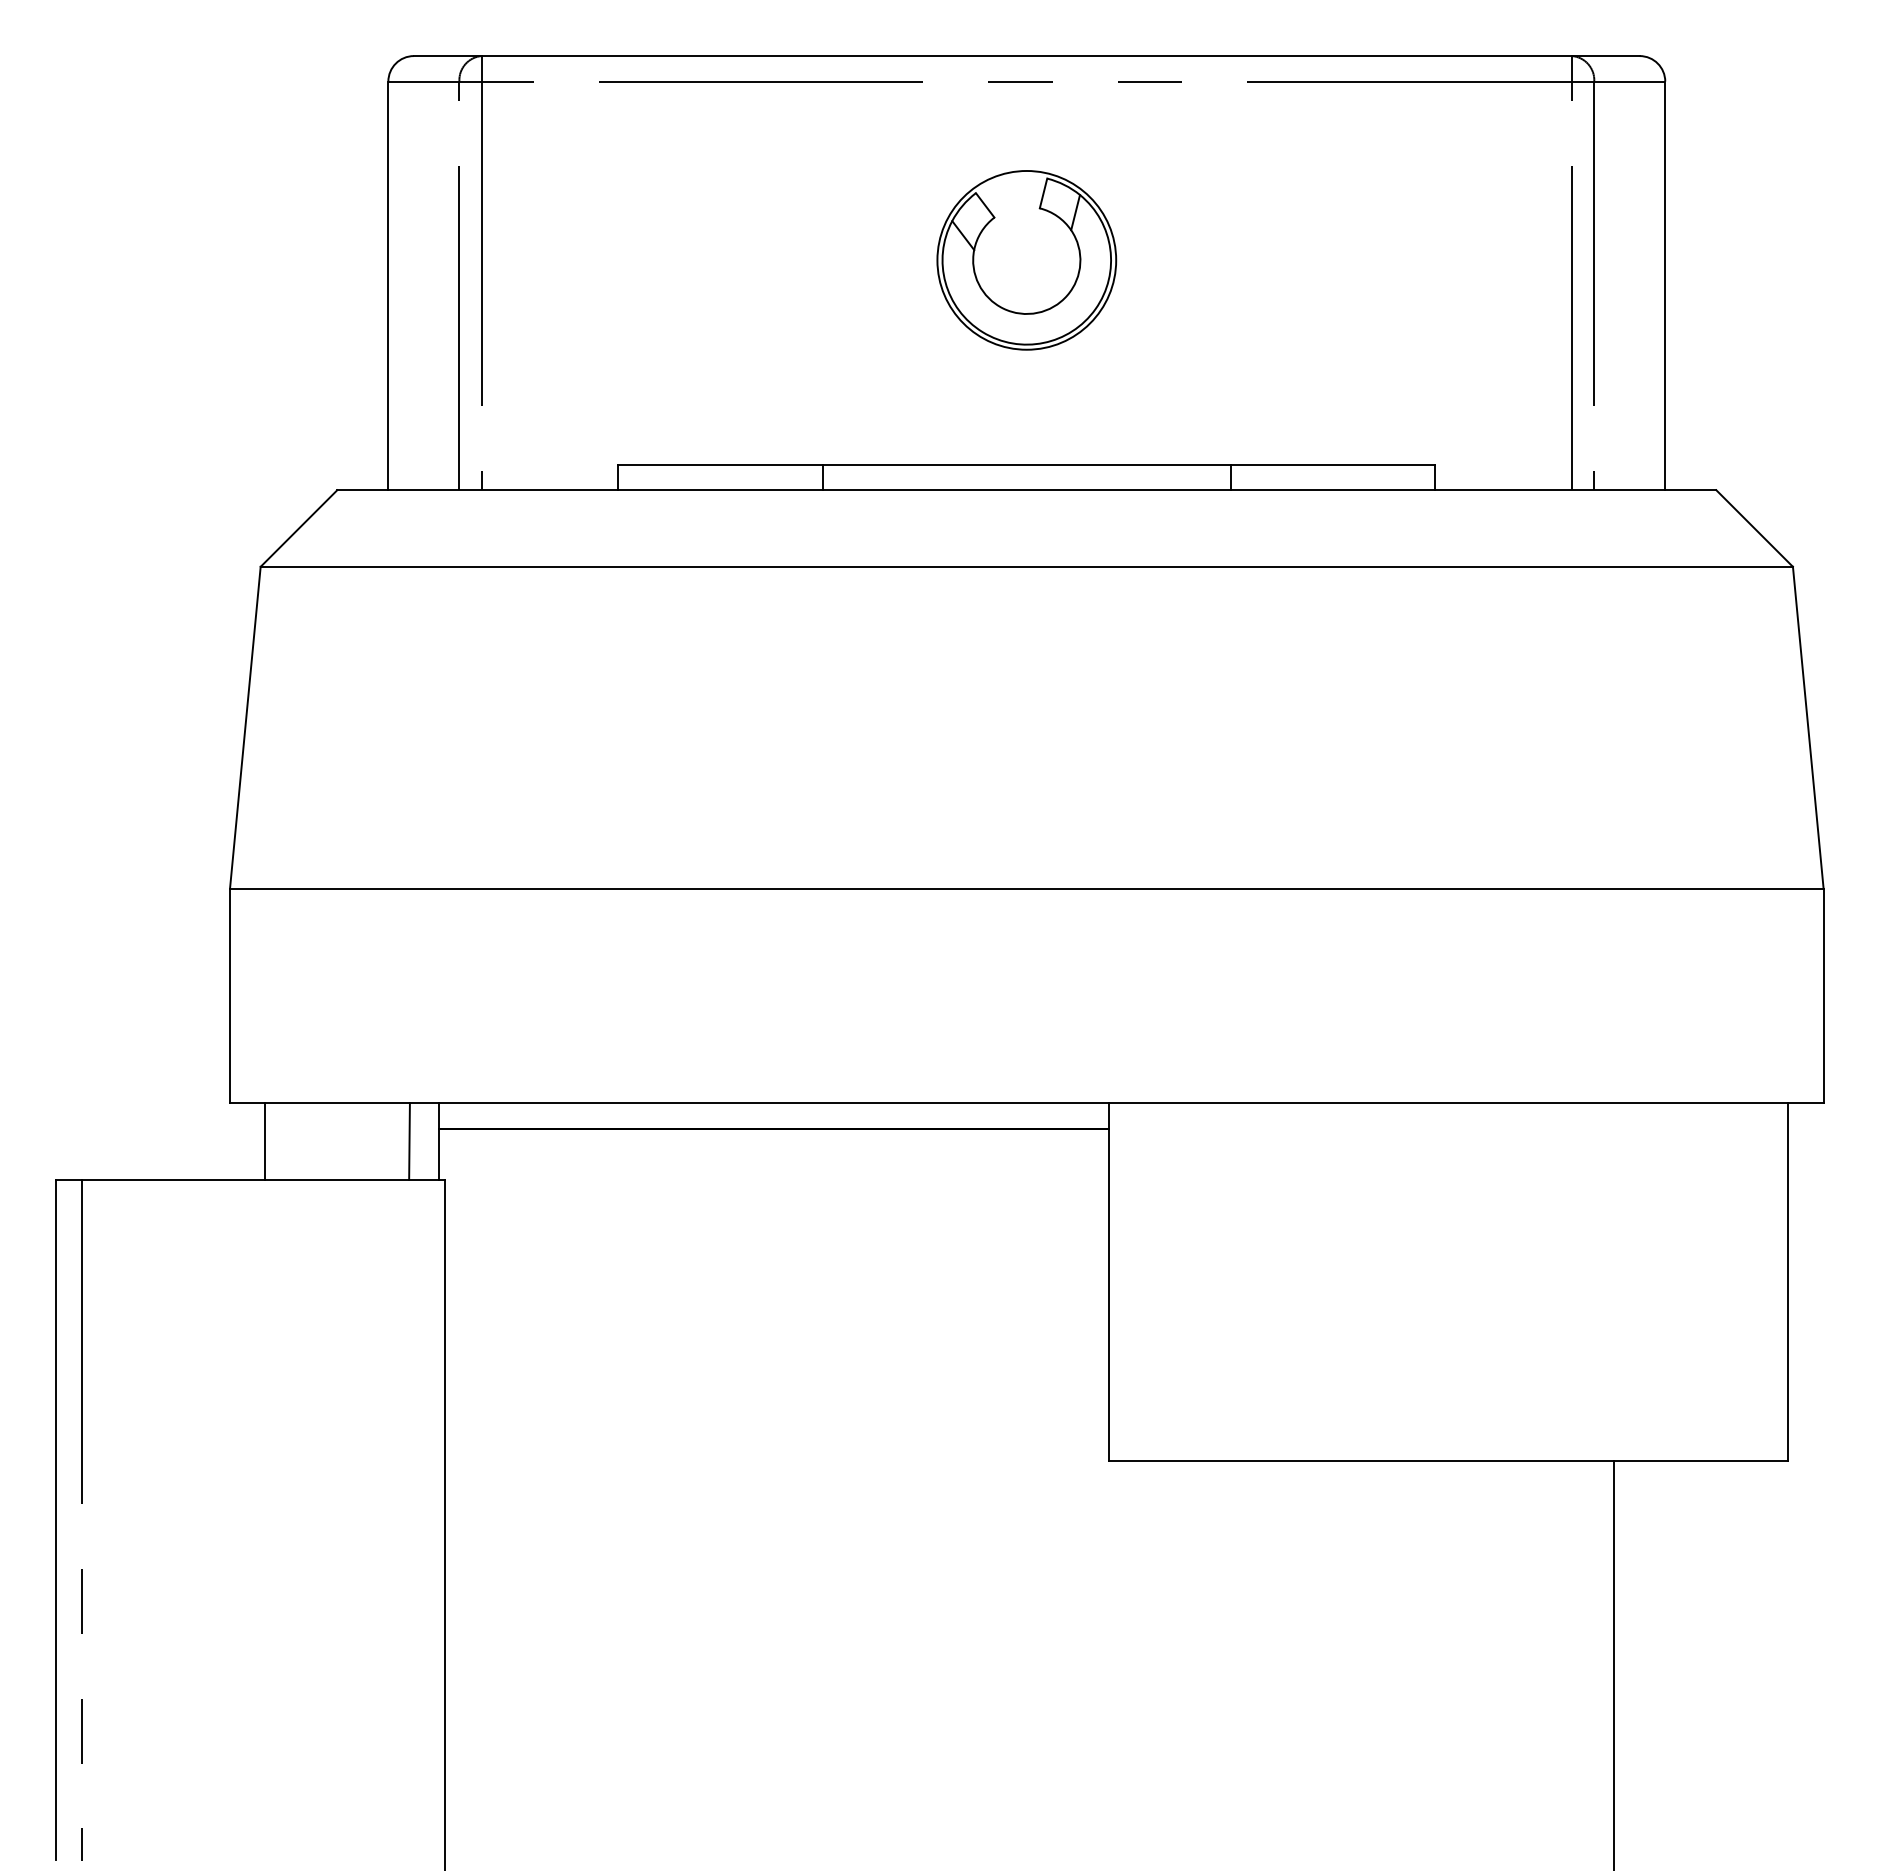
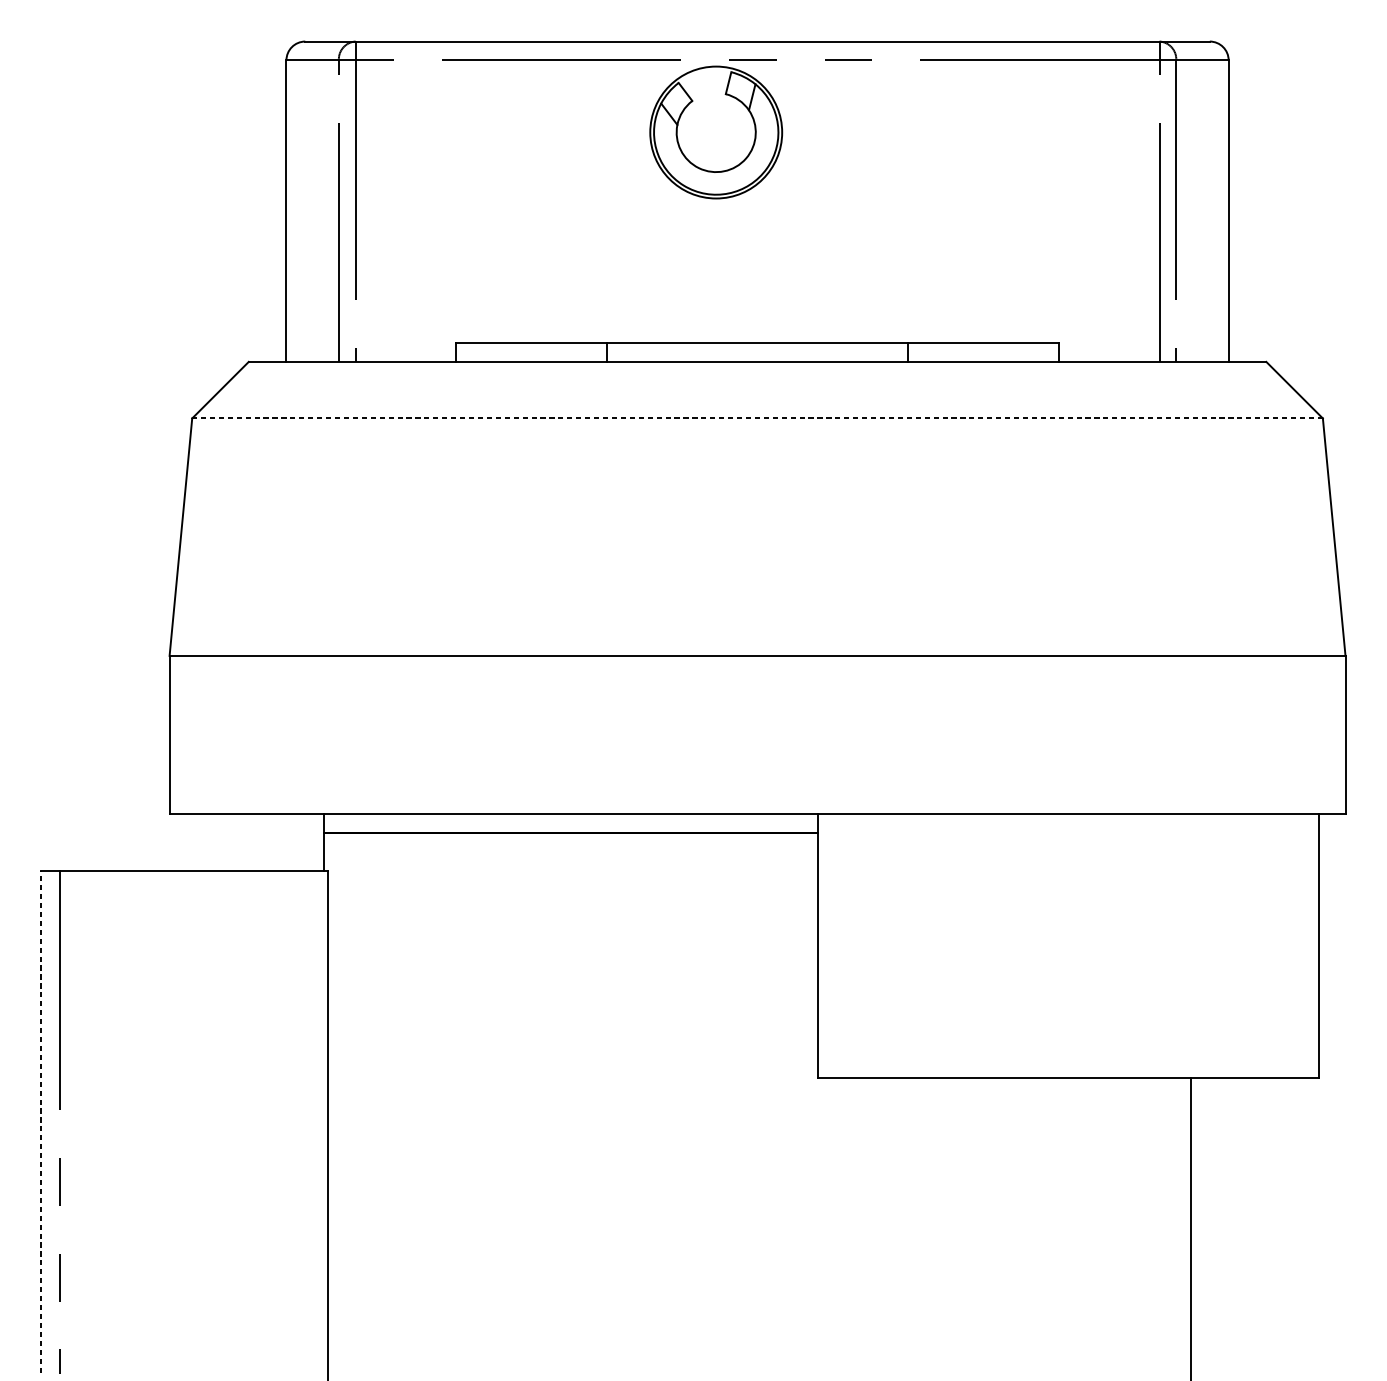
part: (1026, 260) -> (716, 132), moved
line: (1026, 566) -> (757, 418), solid -> dashed
line: (265, 1141) -> (195, 842), removed
line: (409, 1141) -> (302, 842), removed
line: (56, 1519) -> (41, 1121), solid -> dashed

